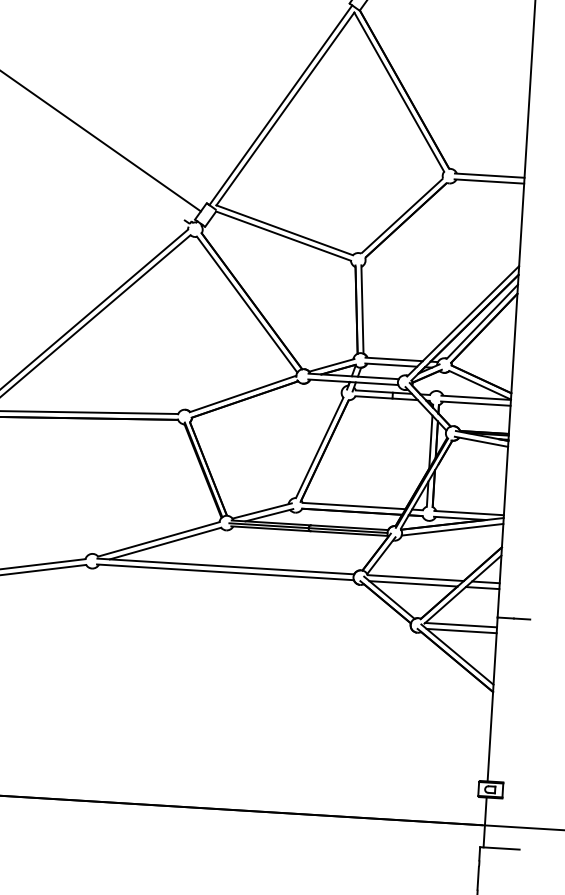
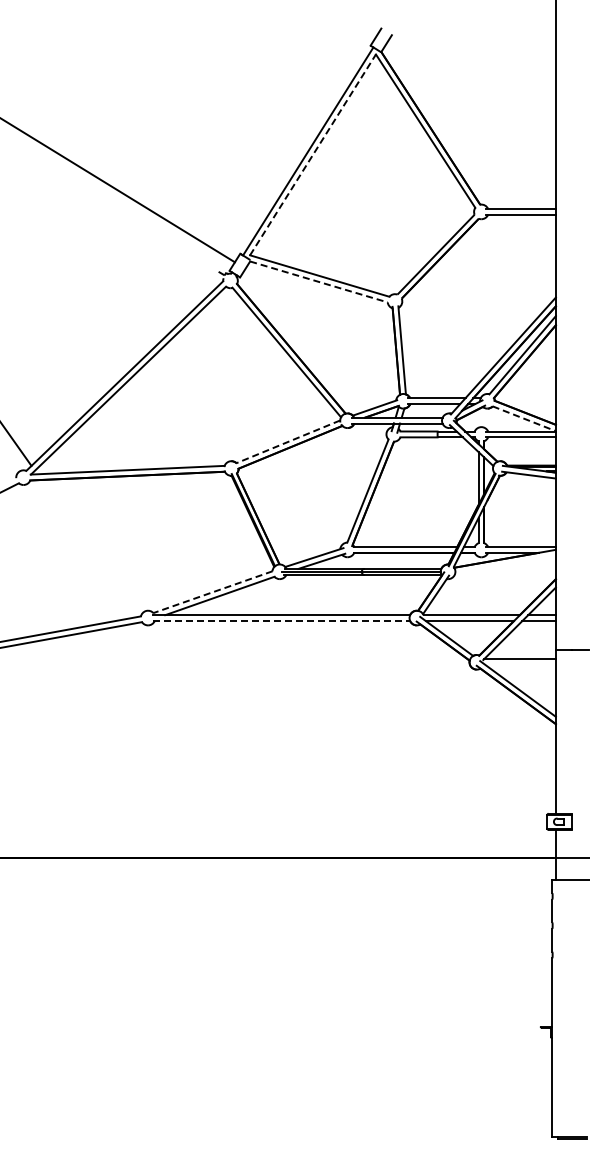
line: (285, 108) -> (313, 154), solid -> dashed
line: (283, 235) -> (318, 281), solid -> dashed
line: (480, 385) -> (524, 418), solid -> dashed
line: (242, 394) -> (287, 442), solid -> dashed
line: (452, 529) -> (505, 564), removed
line: (158, 539) -> (212, 592), solid -> dashed
line: (225, 572) -> (281, 621), solid -> dashed
line: (461, 631) -> (520, 665), removed

